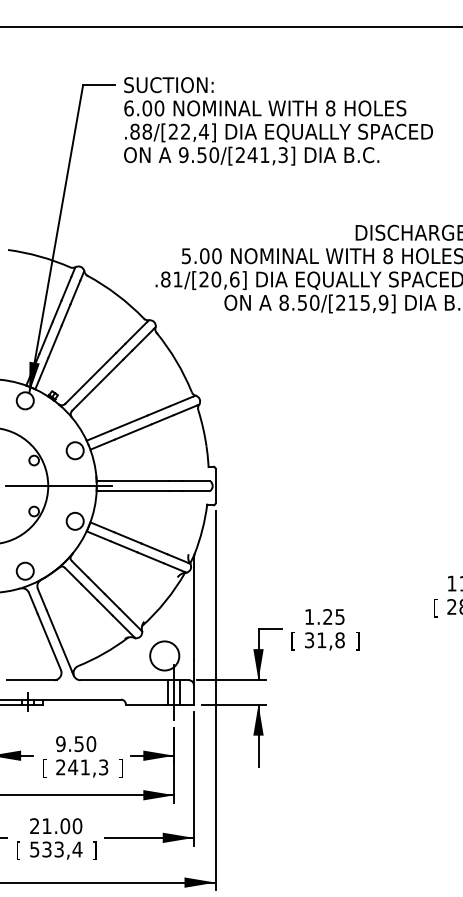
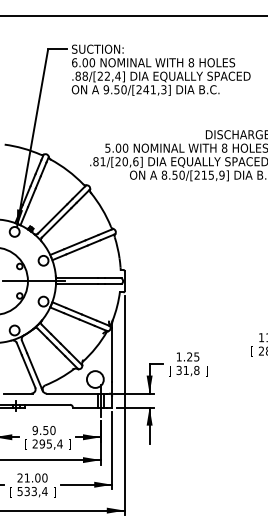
text: (292, 640) -> (169, 370), [ -> ]
text: (87, 766) -> (50, 443), 241,3 -> 295,4

